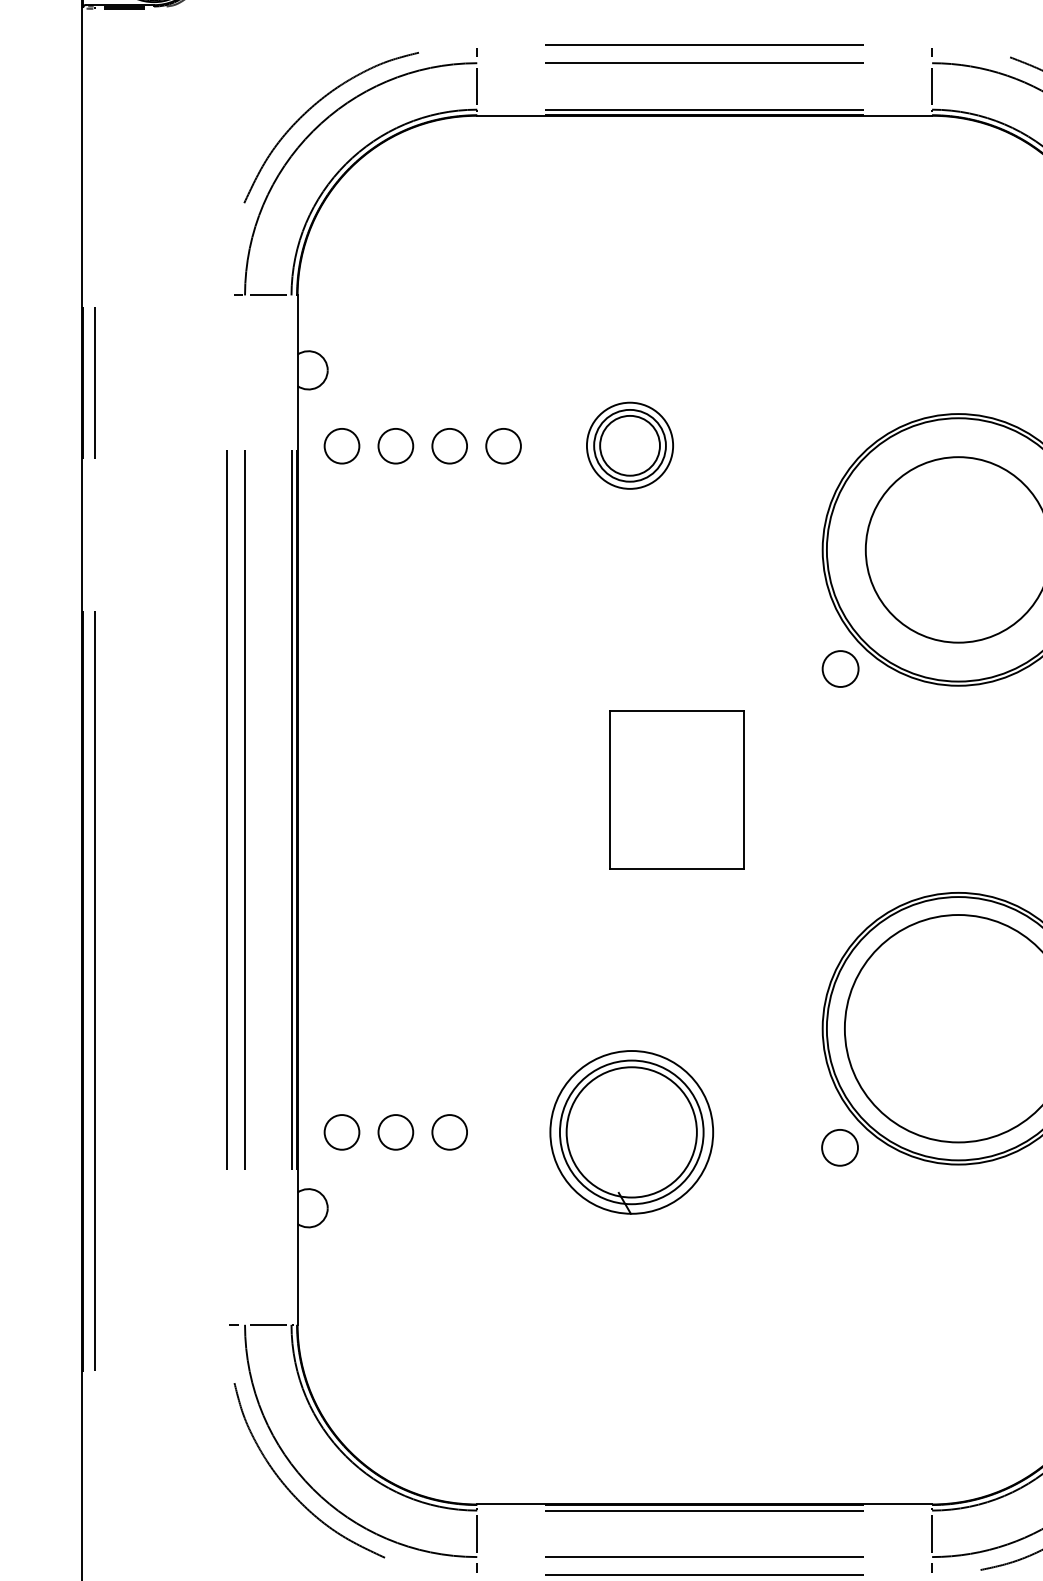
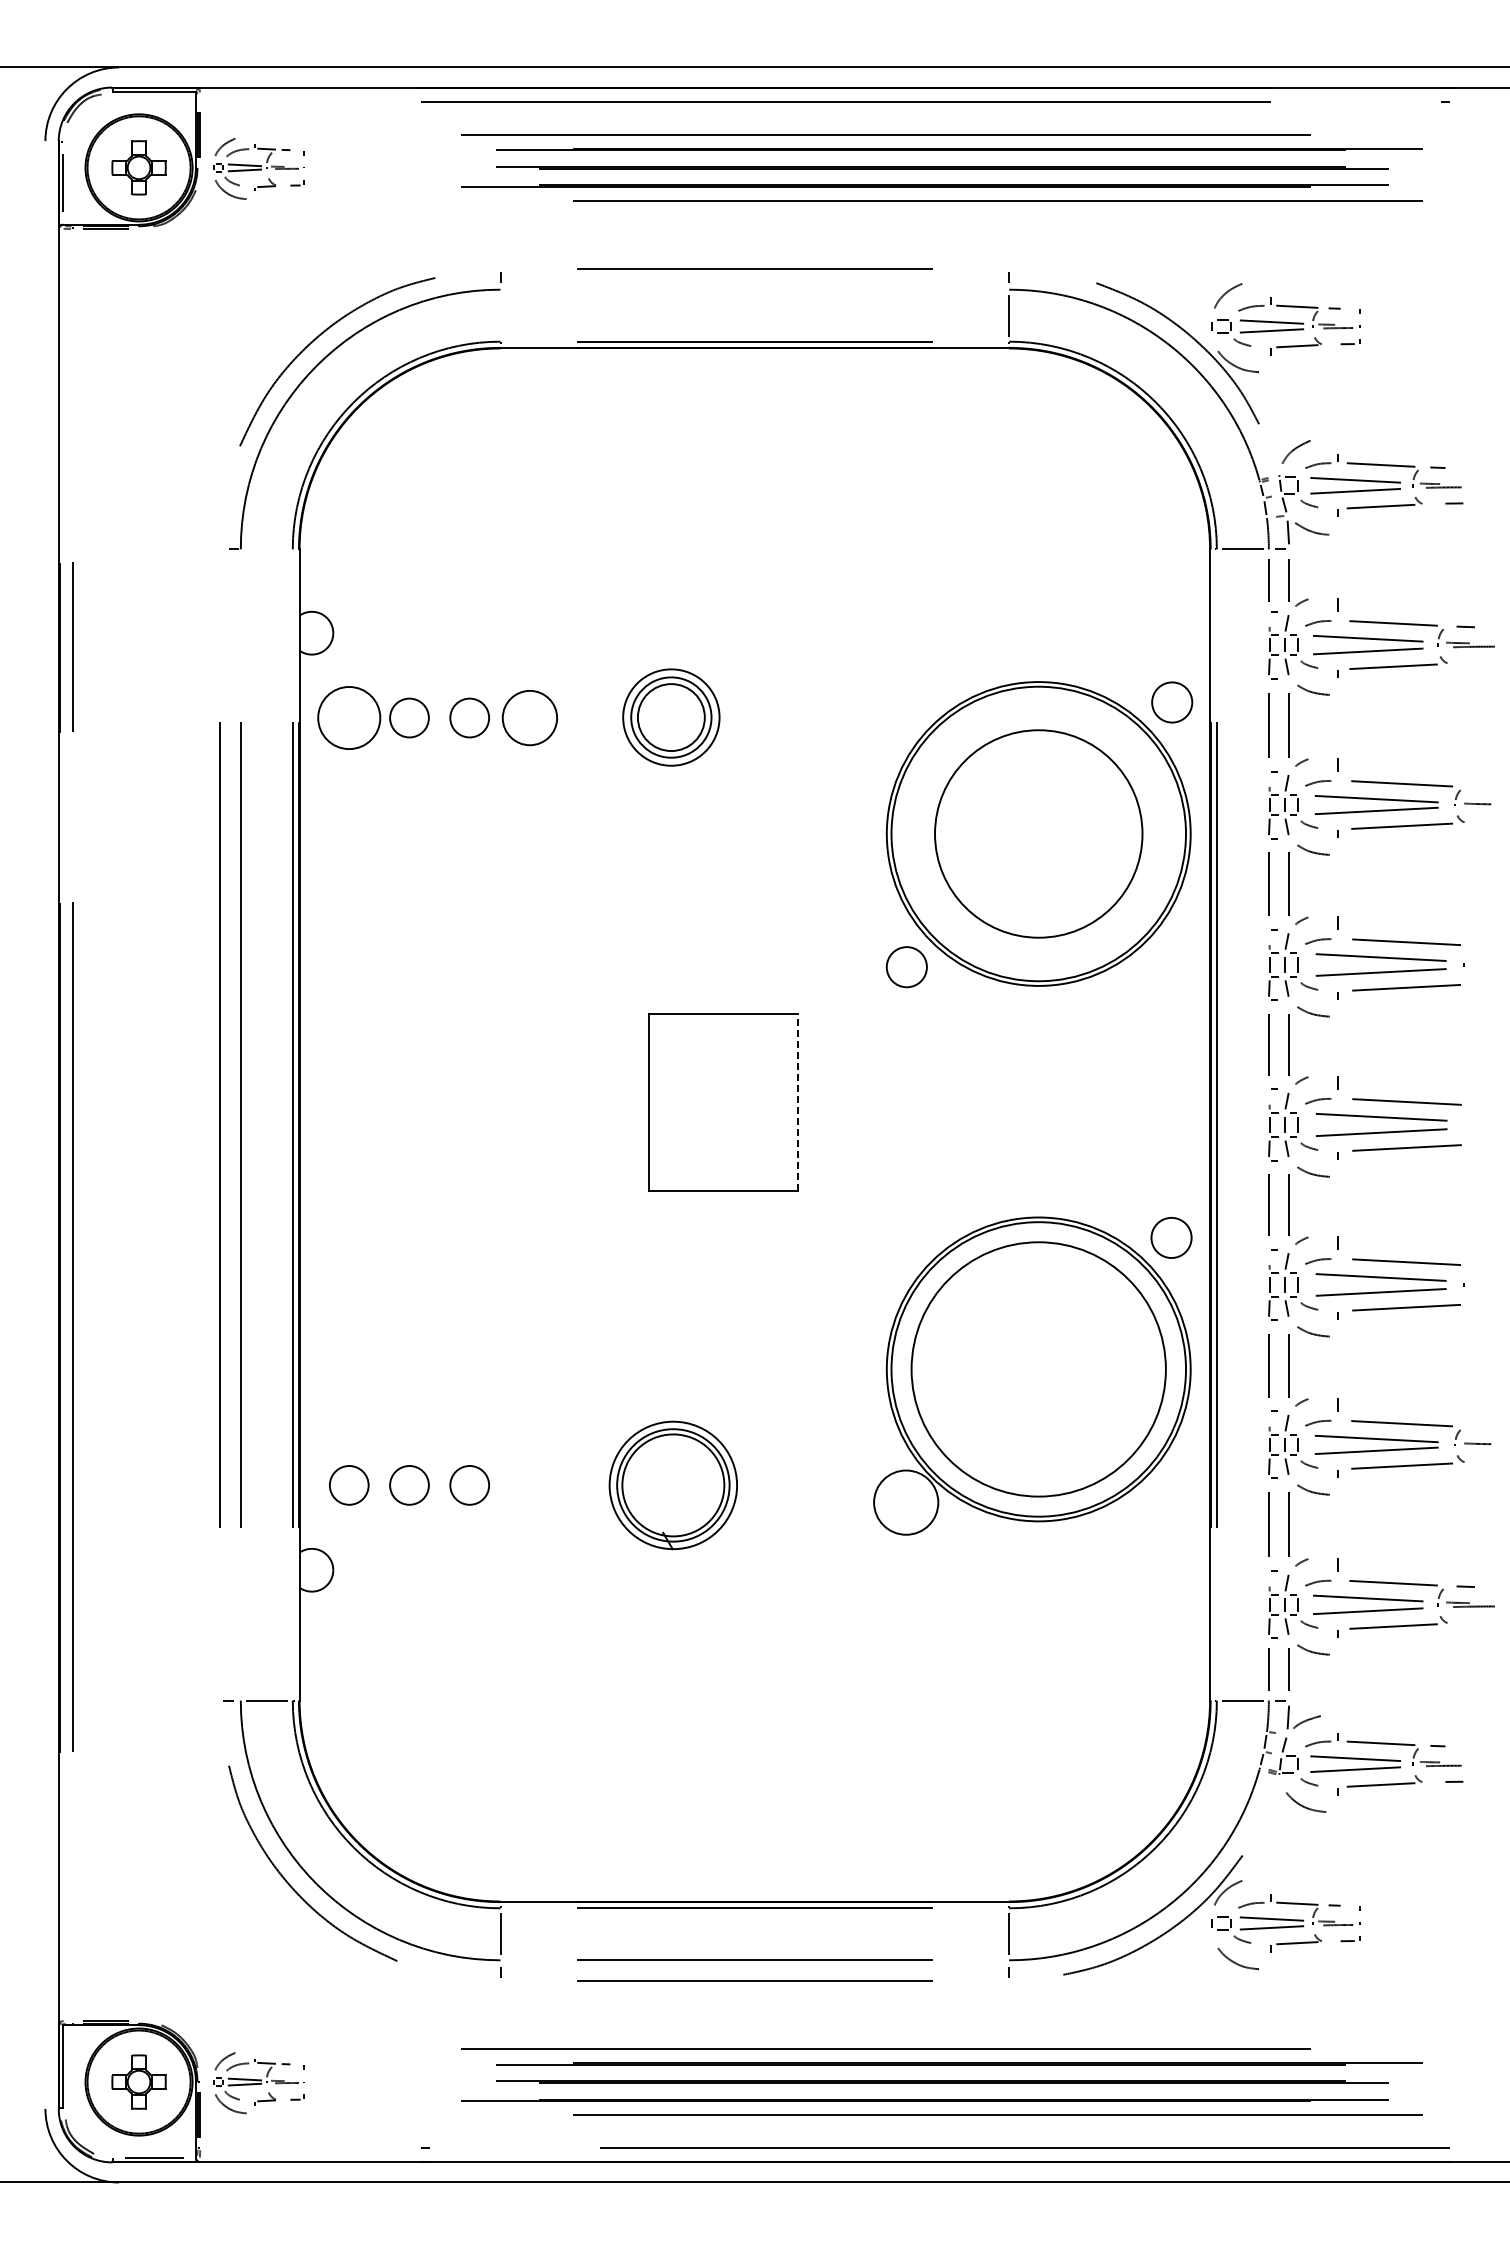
line: (704, 63) -> (754, 289), removed
line: (477, 86) -> (500, 315), removed
line: (268, 295) -> (266, 549), removed
circle: (341, 445) -> (348, 717), size x1.6
circle: (503, 445) -> (529, 717), size x1.4
line: (743, 789) -> (798, 1101), solid -> dashed
part: (631, 1132) -> (673, 1485), size x0.7
circle: (840, 1147) -> (906, 1502), size x1.6

